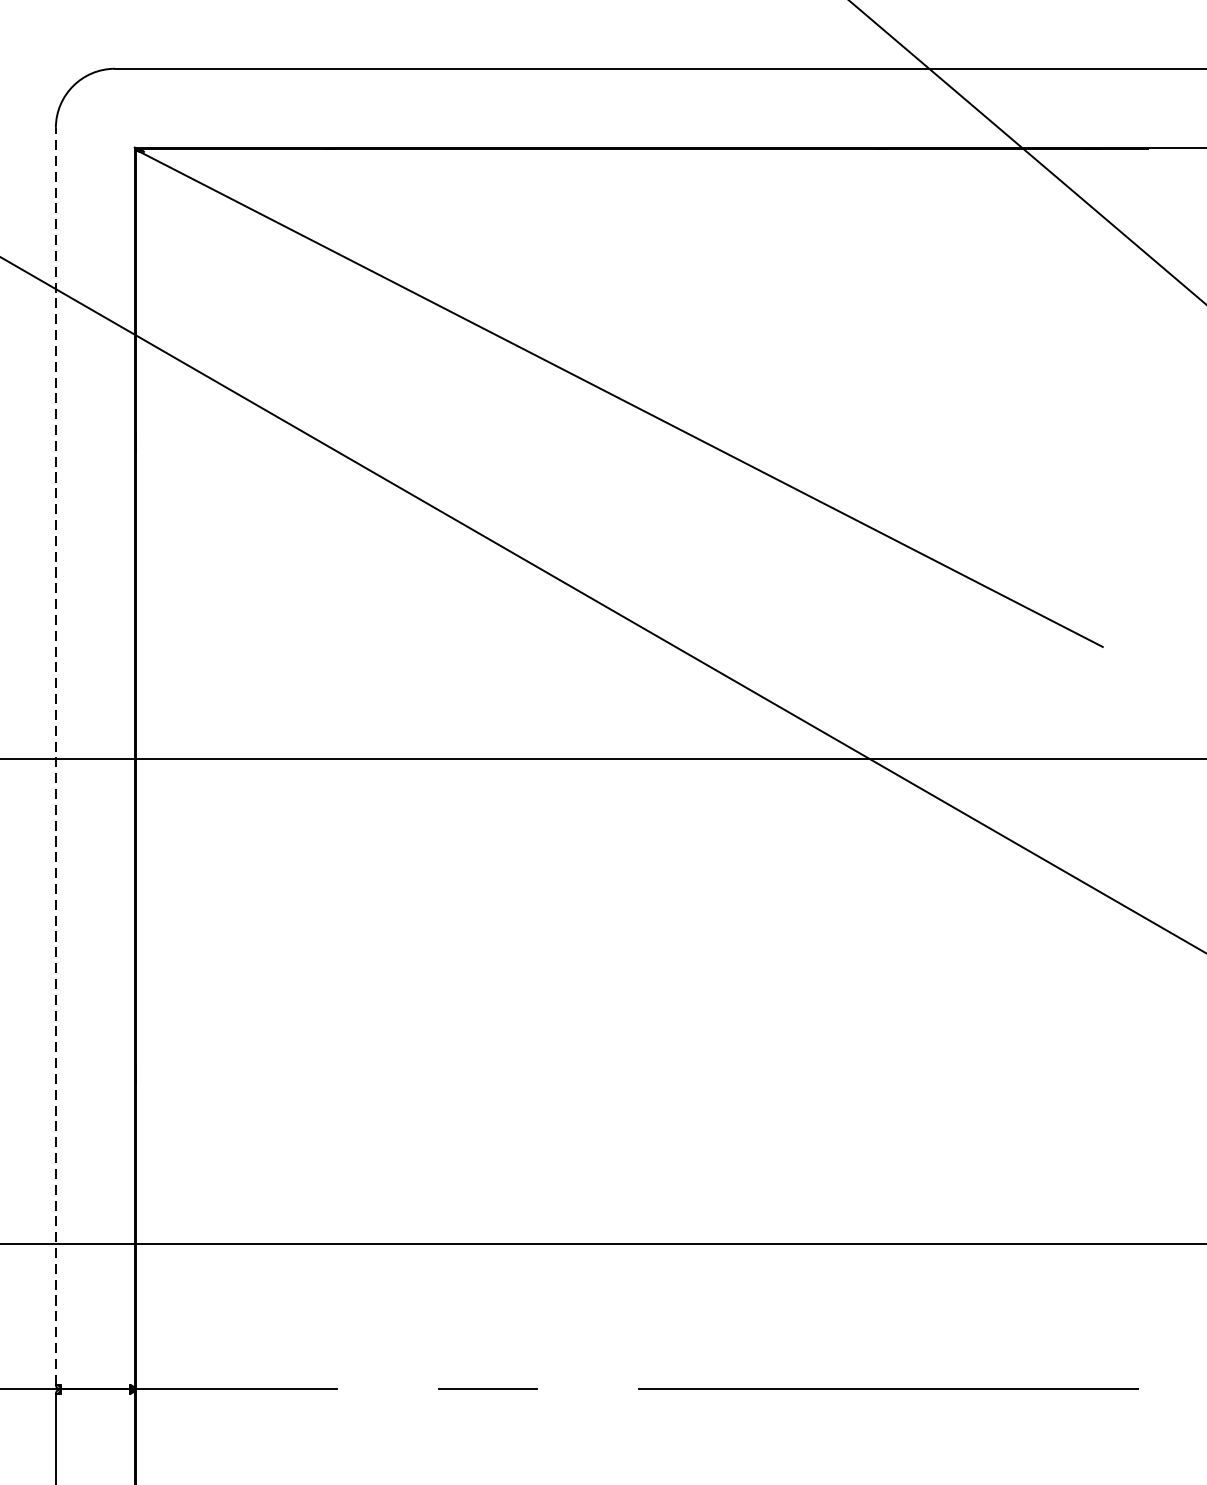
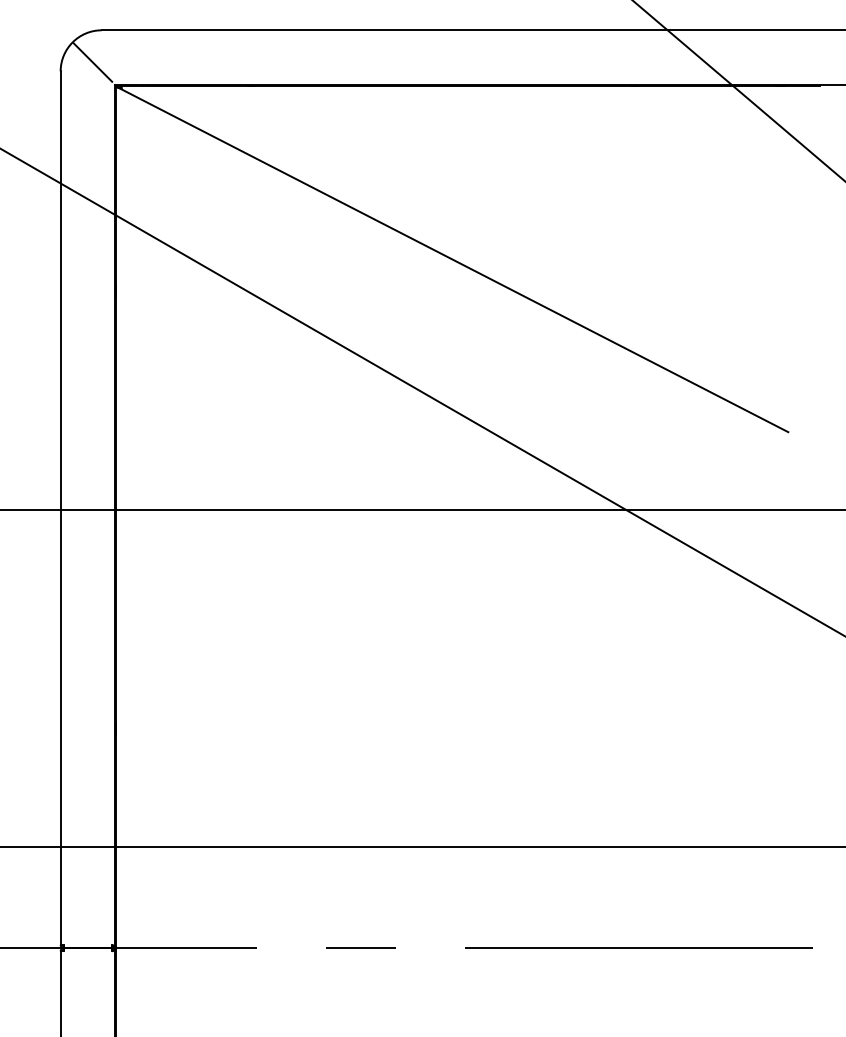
line: (101, 115) -> (92, 62), added
line: (55, 756) -> (60, 508), dashed -> solid

